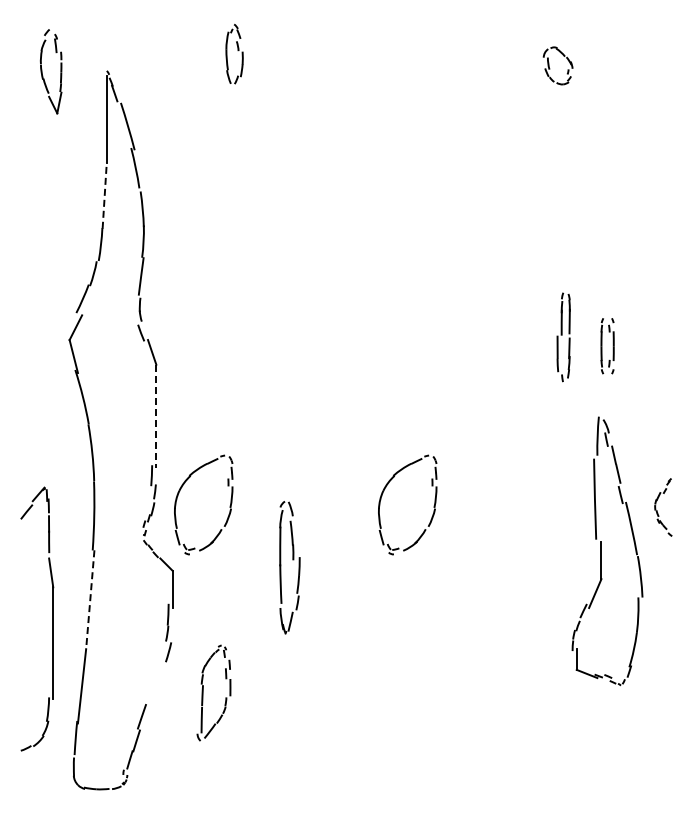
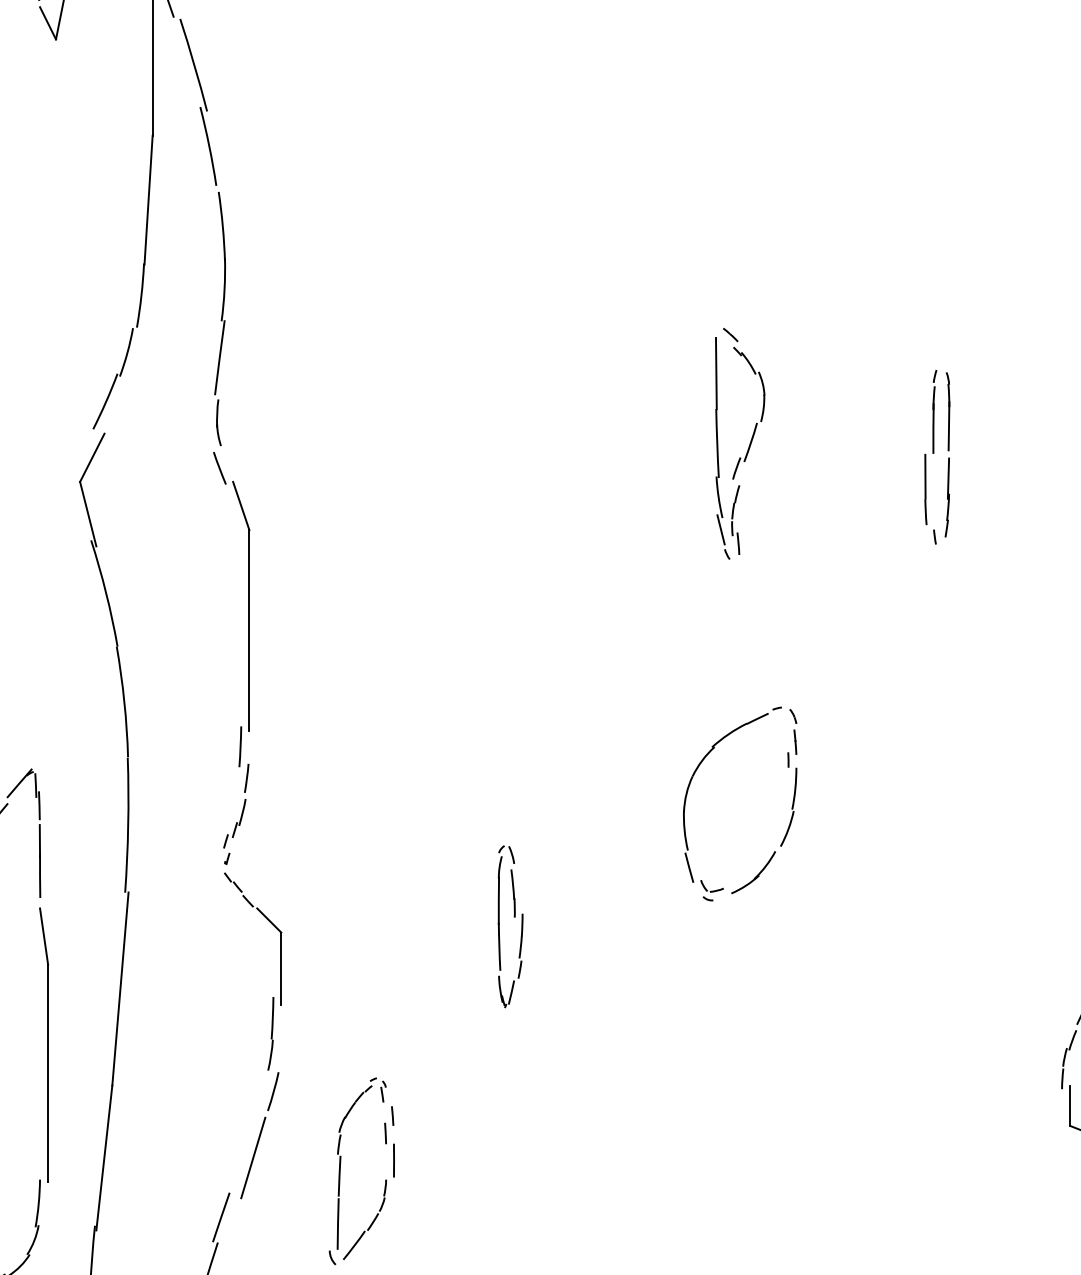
line: (104, 195) -> (148, 199), dashed -> solid
part: (407, 319) -> (739, 441), added
part: (563, 337) -> (936, 457), moved
line: (156, 416) -> (249, 631), dashed -> solid
part: (229, 506) -> (392, 806), removed
part: (290, 567) -> (511, 926), size x0.62
line: (90, 599) -> (120, 988), dashed -> solid
line: (158, 685) -> (253, 1156), added

